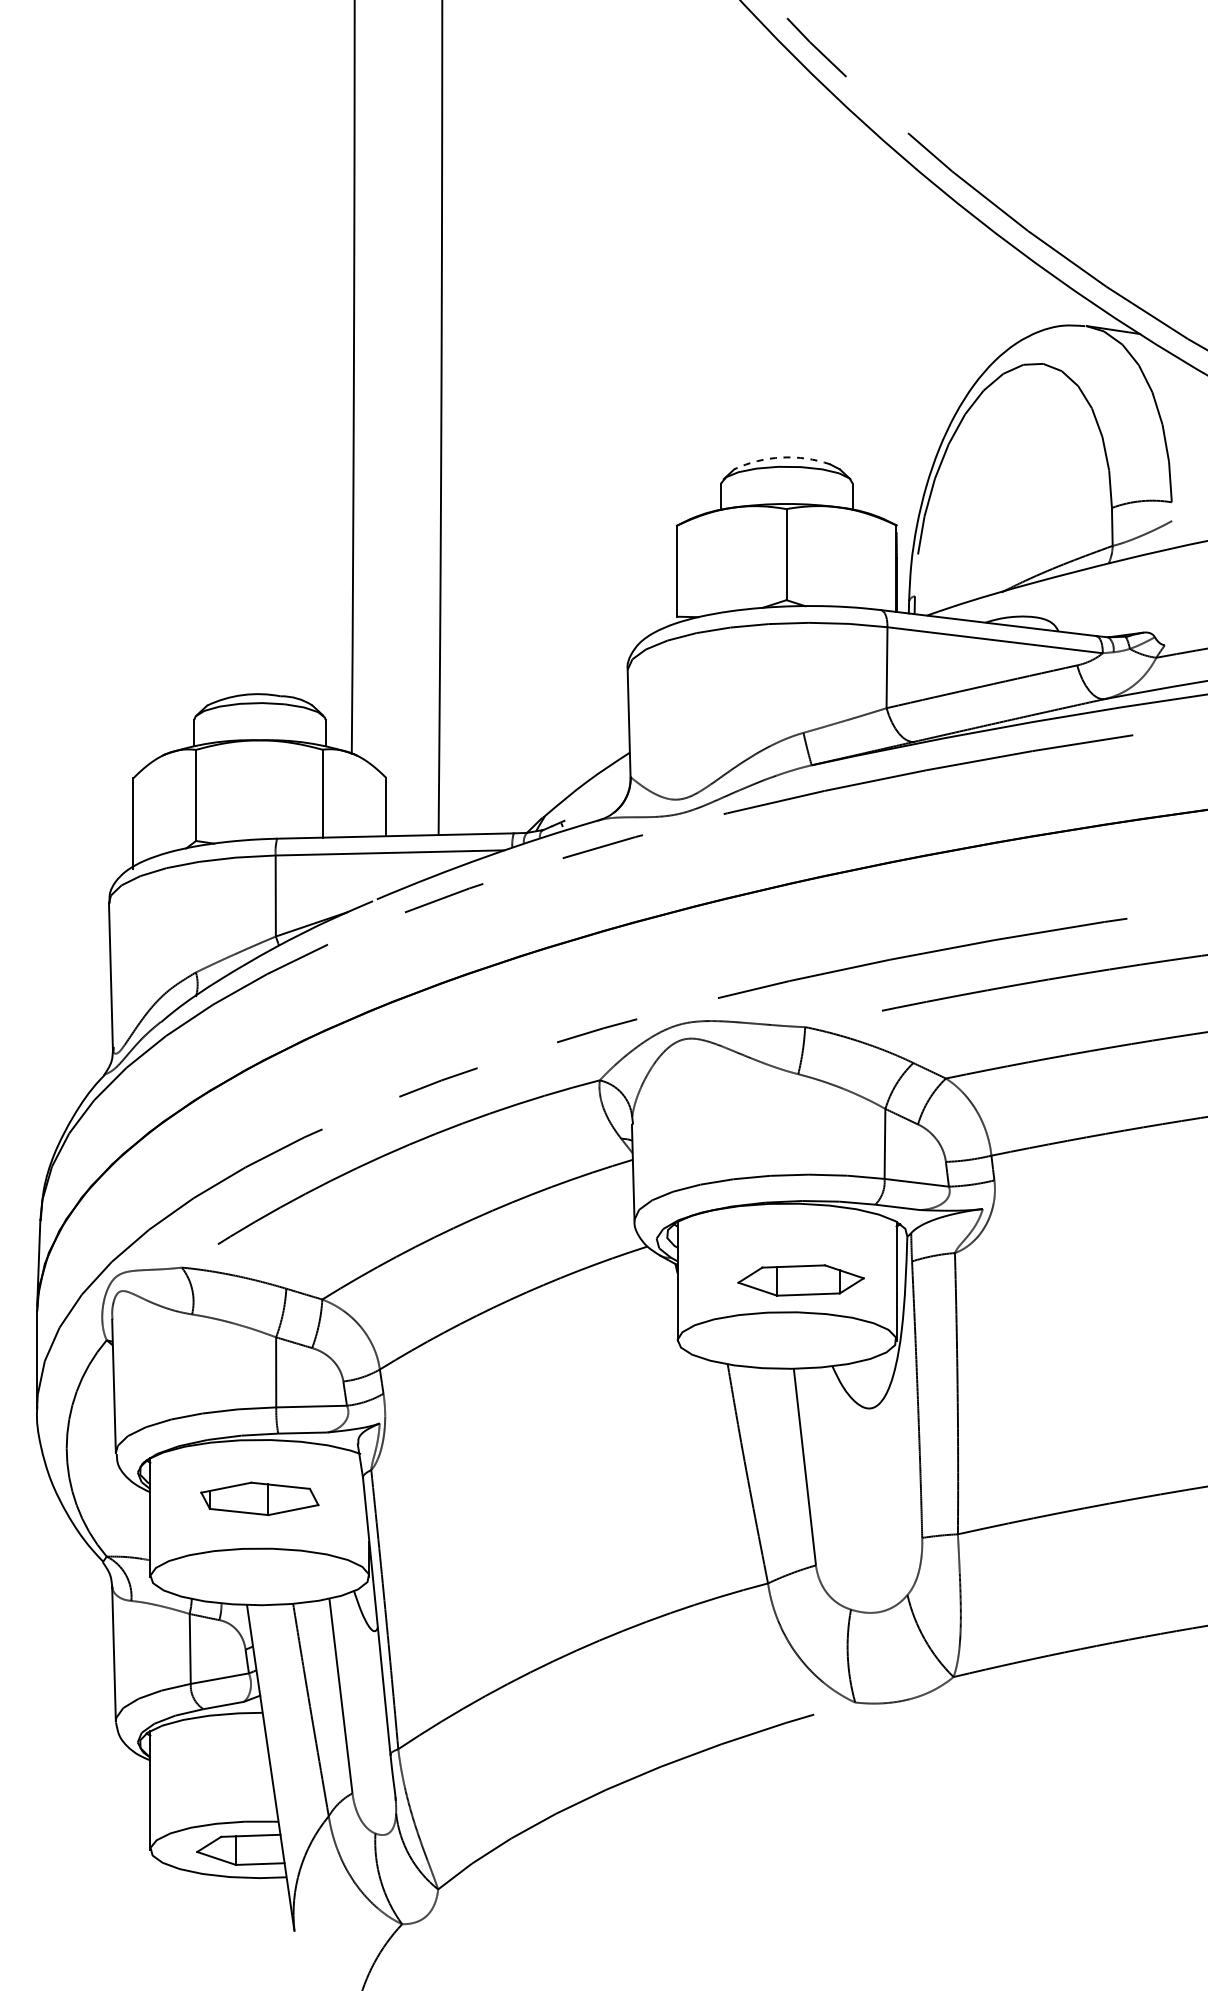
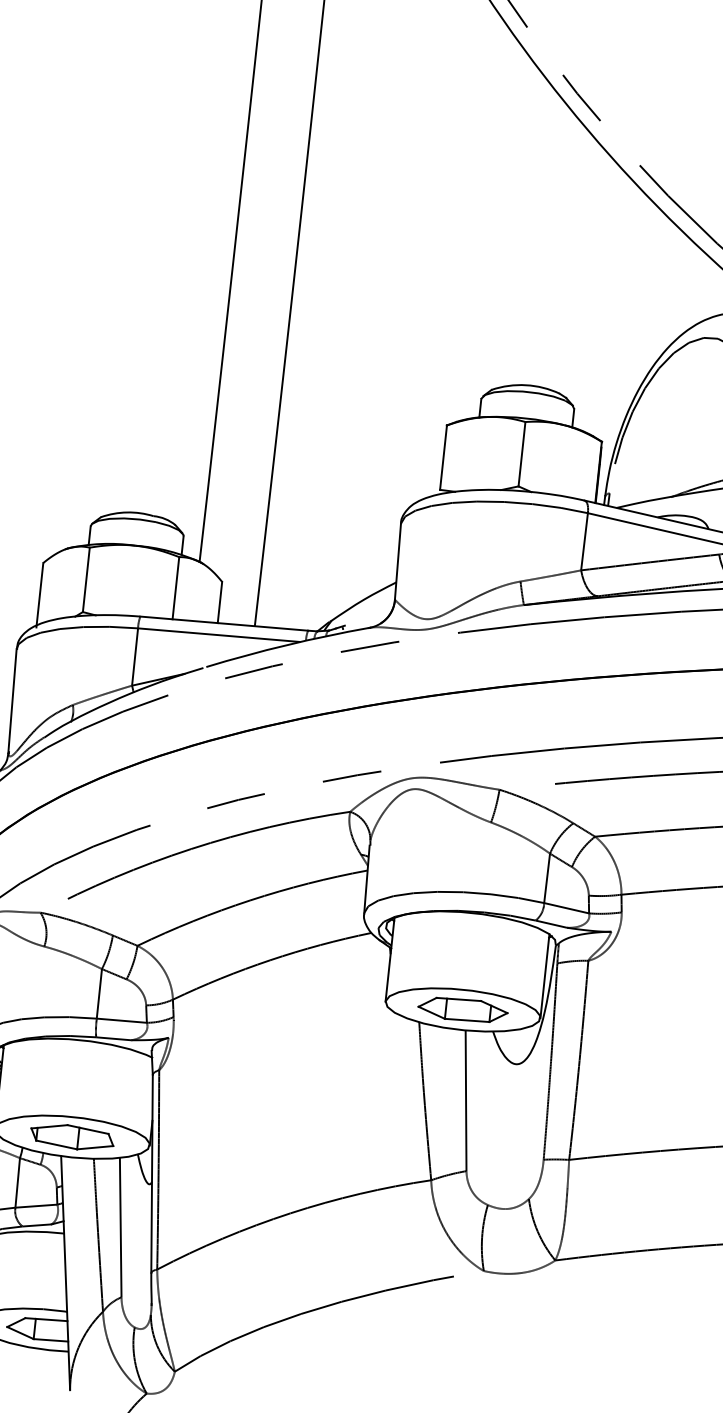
arc: (781, 457) -> (525, 385), dashed -> solid
part: (800, 1280) -> (462, 1009), moved
part: (259, 1498) -> (72, 1136), moved

